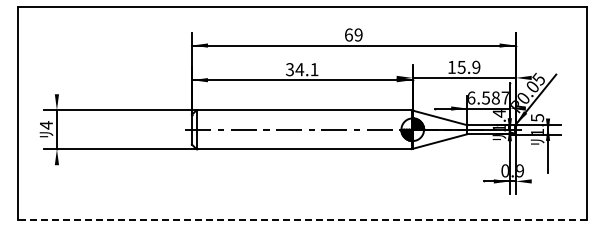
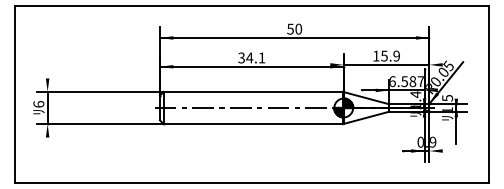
text: (353, 34) -> (294, 28), 69 -> 50
text: (46, 125) -> (38, 104), 4 -> 6
line: (302, 220) -> (252, 183), dashed -> solid

